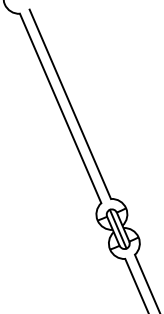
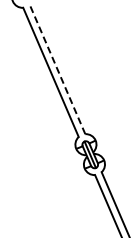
line: (70, 104) -> (57, 69), solid -> dashed

